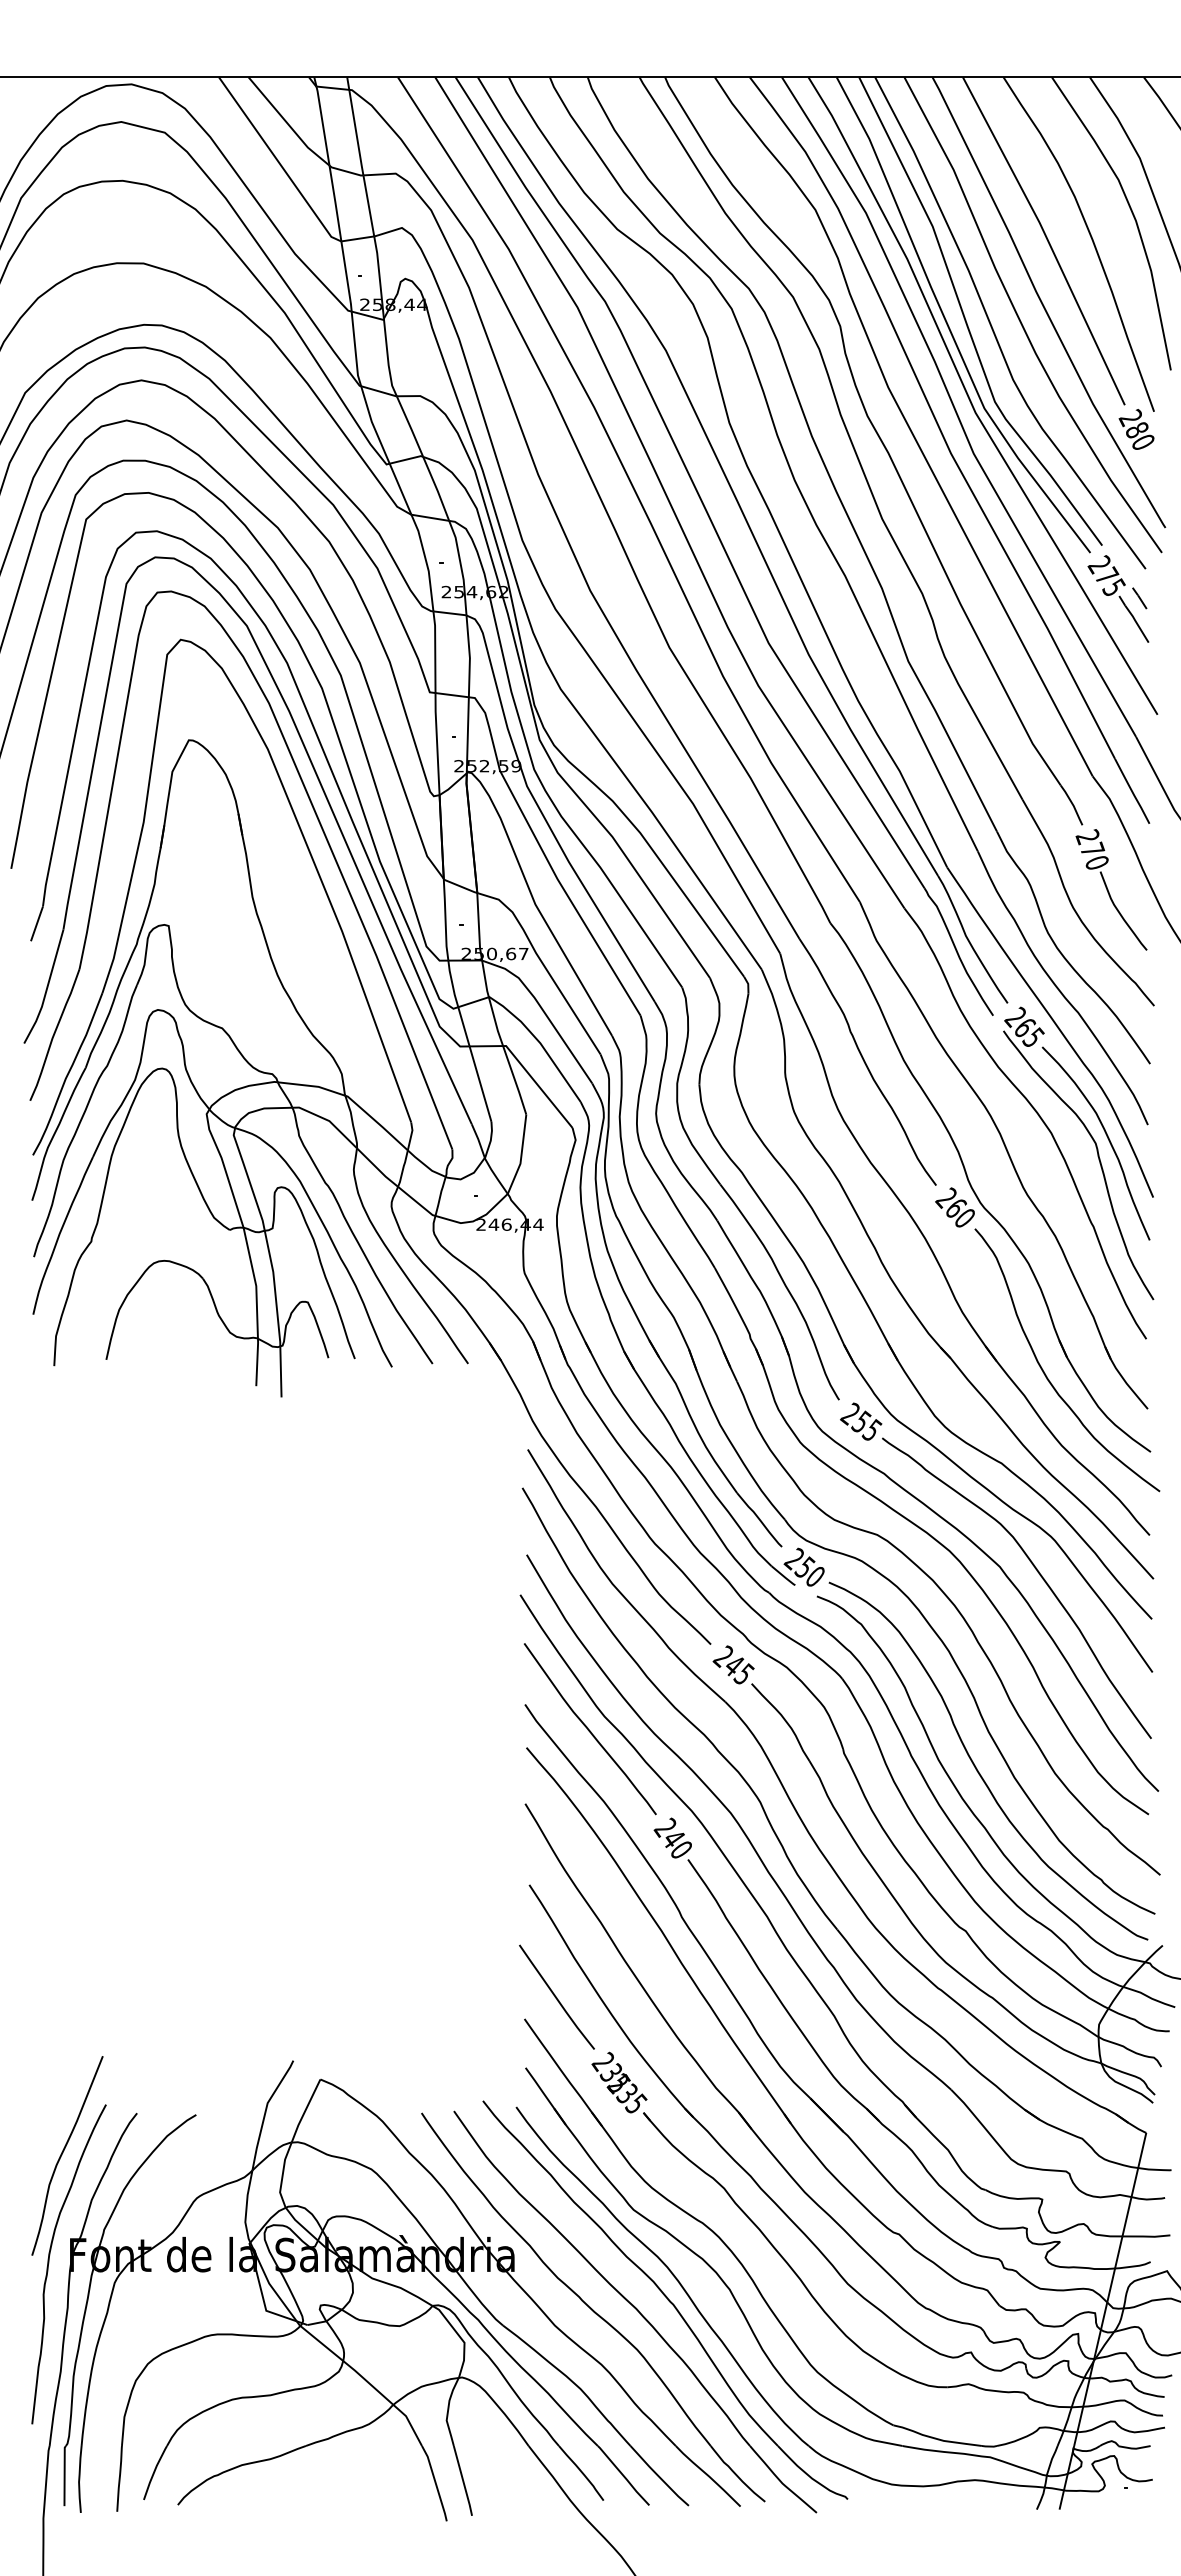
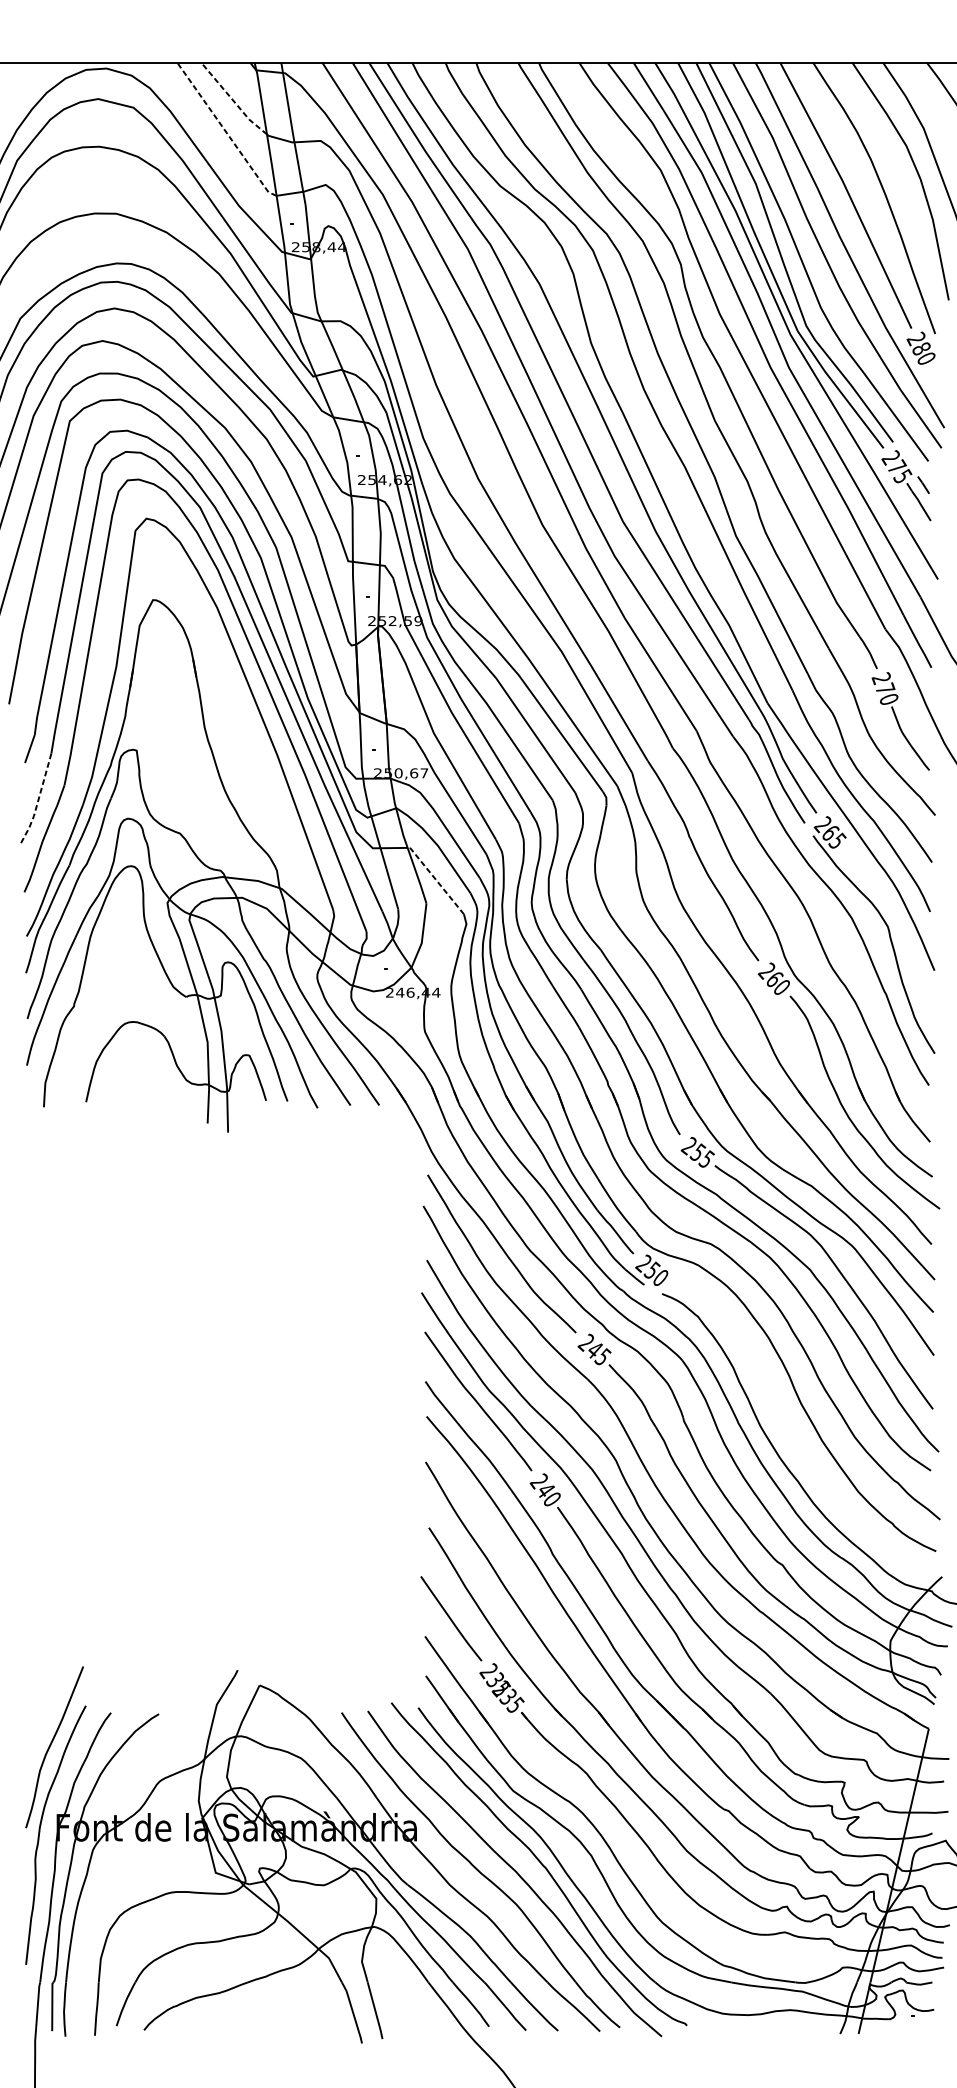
line: (287, 123) -> (232, 100), solid -> dashed
line: (279, 162) -> (226, 131), solid -> dashed
line: (46, 989) -> (37, 802), solid -> dashed
line: (537, 1084) -> (435, 879), solid -> dashed
curve: (1107, 1138) -> (897, 922), removed
curve: (976, 1766) -> (791, 1431), removed

